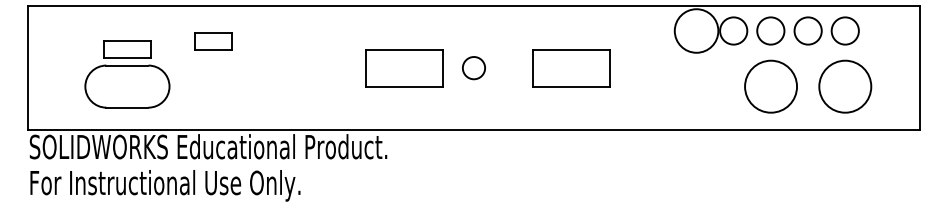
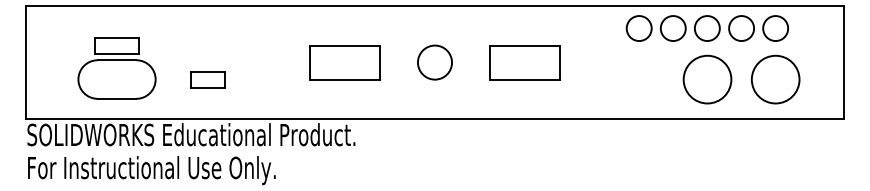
circle: (696, 30) -> (639, 28), size x0.62
part: (213, 41) -> (207, 79), moved
circle: (473, 67) -> (434, 62), size x1.67
part: (404, 68) -> (345, 62), moved

